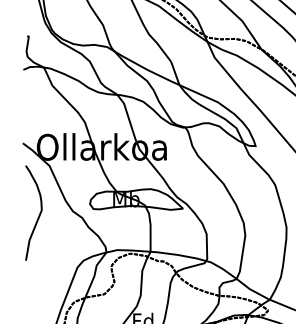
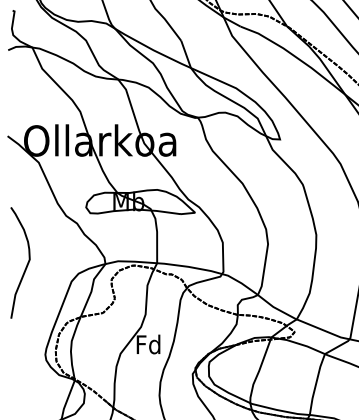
curve: (39, 214) -> (26, 264), moved

